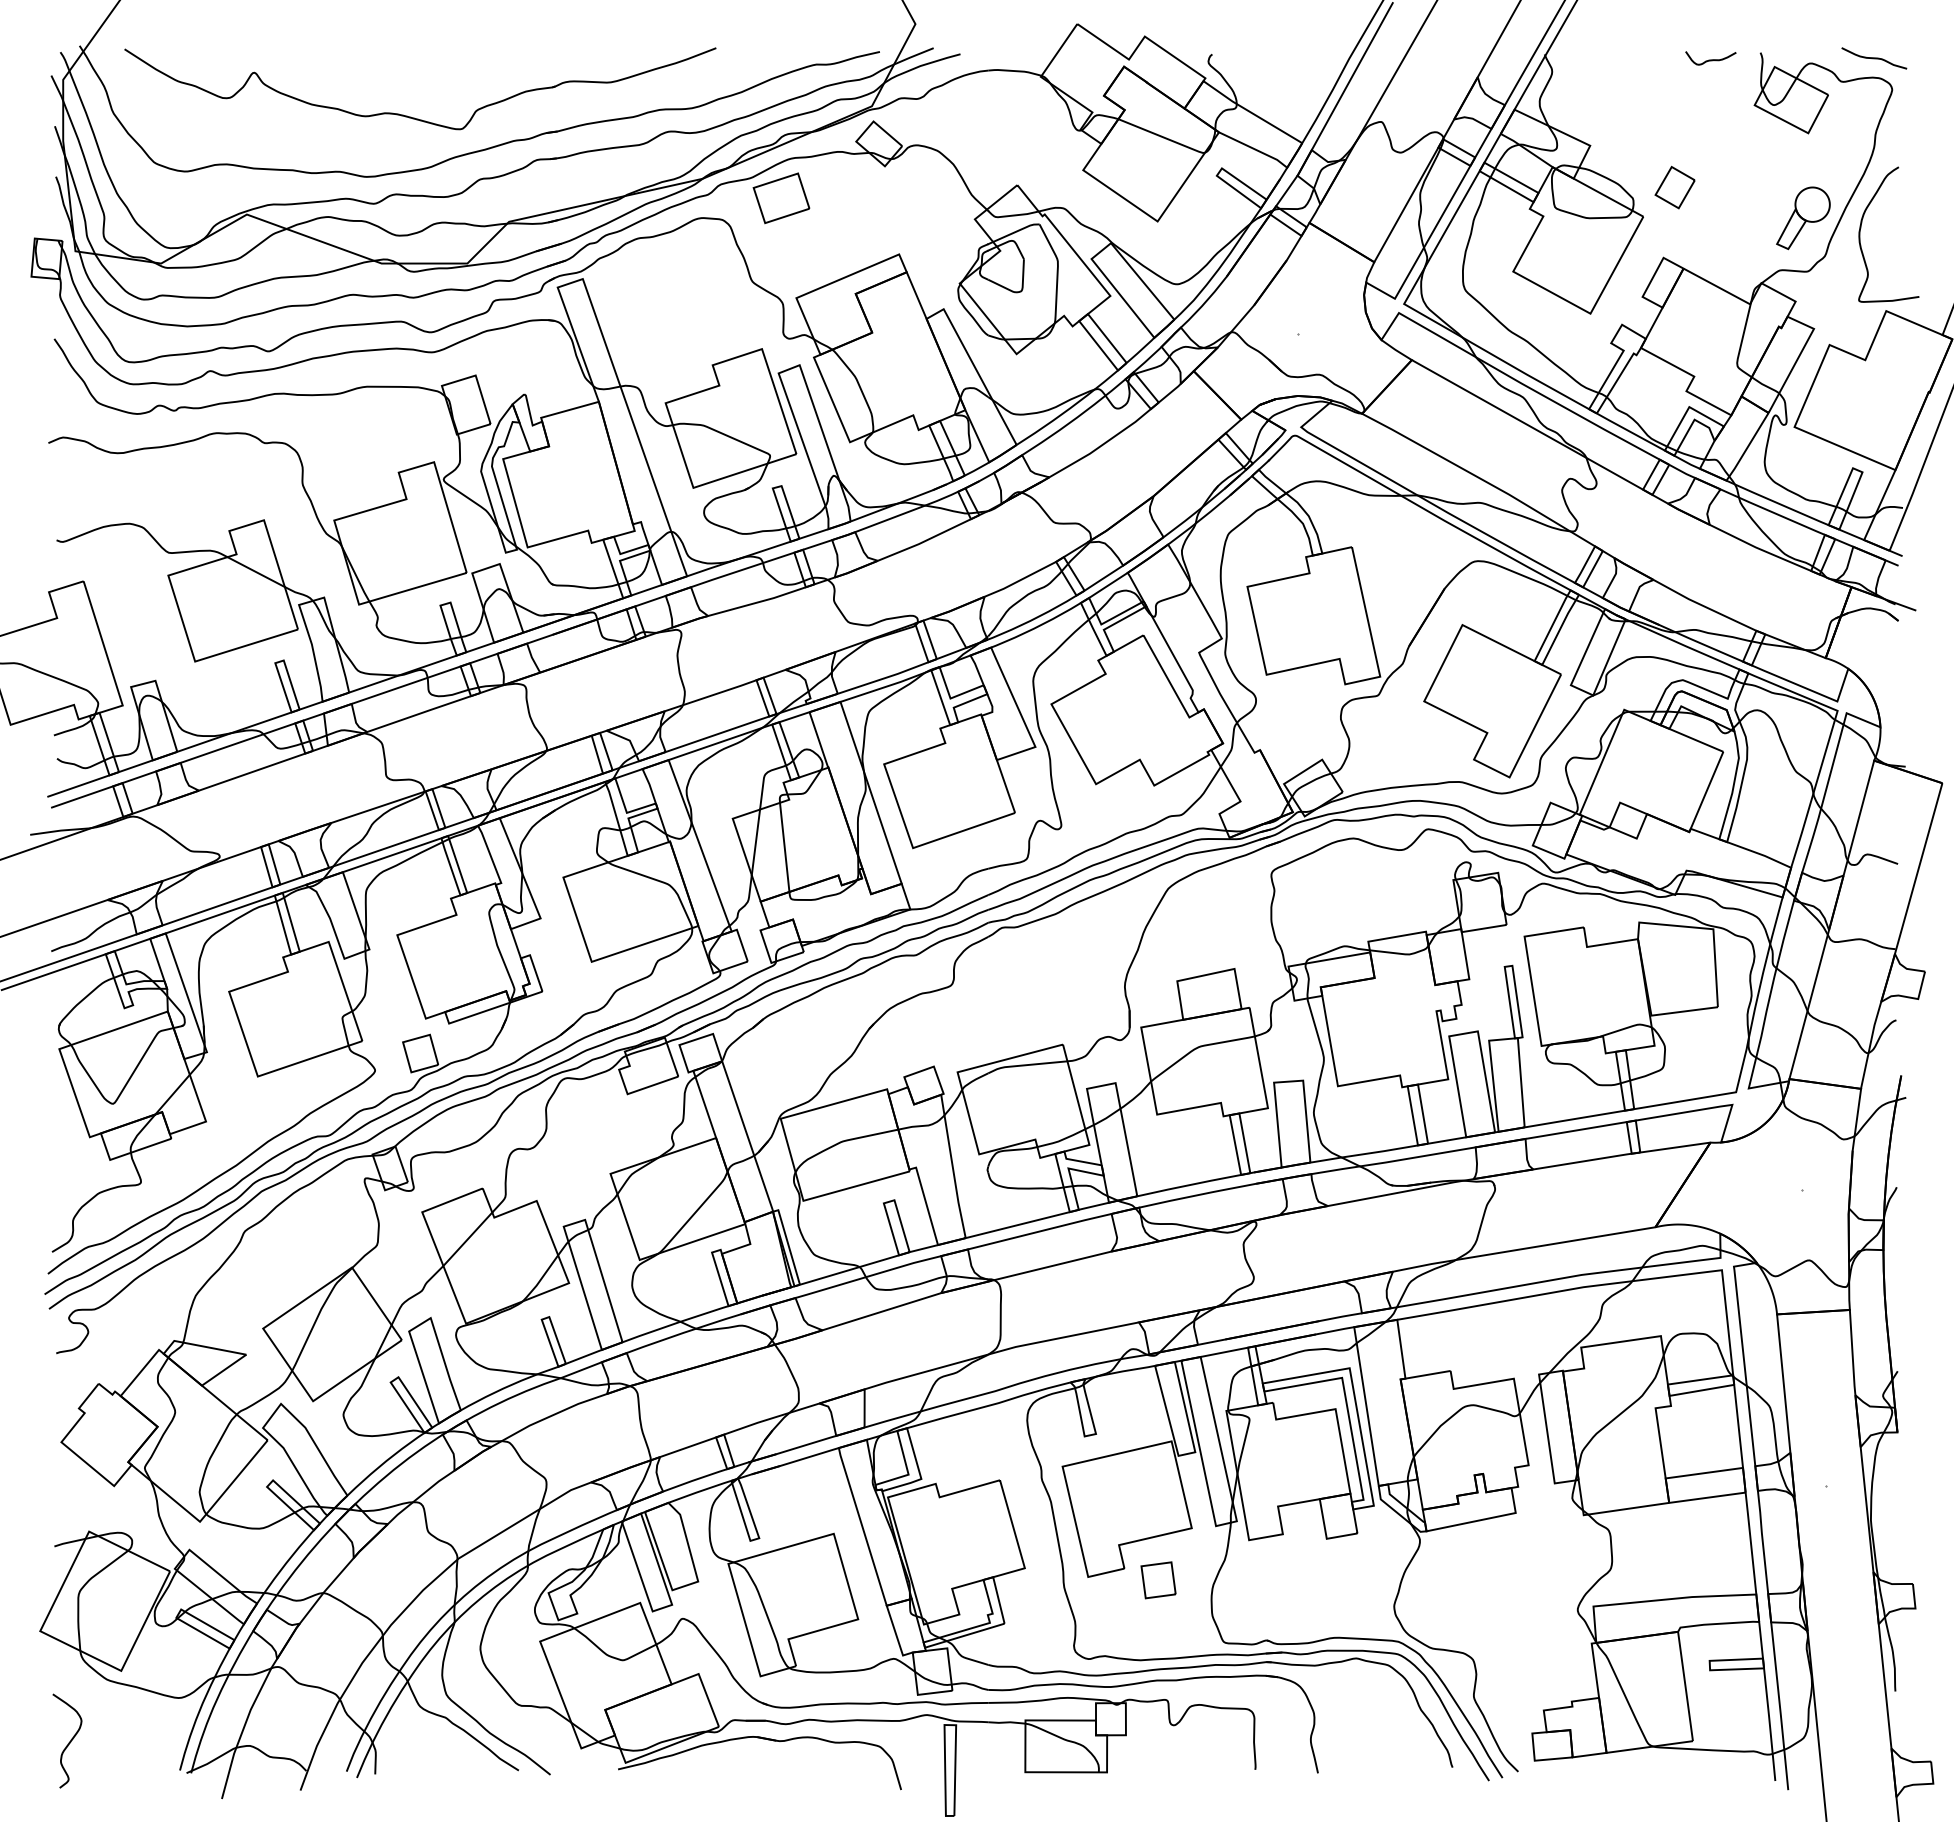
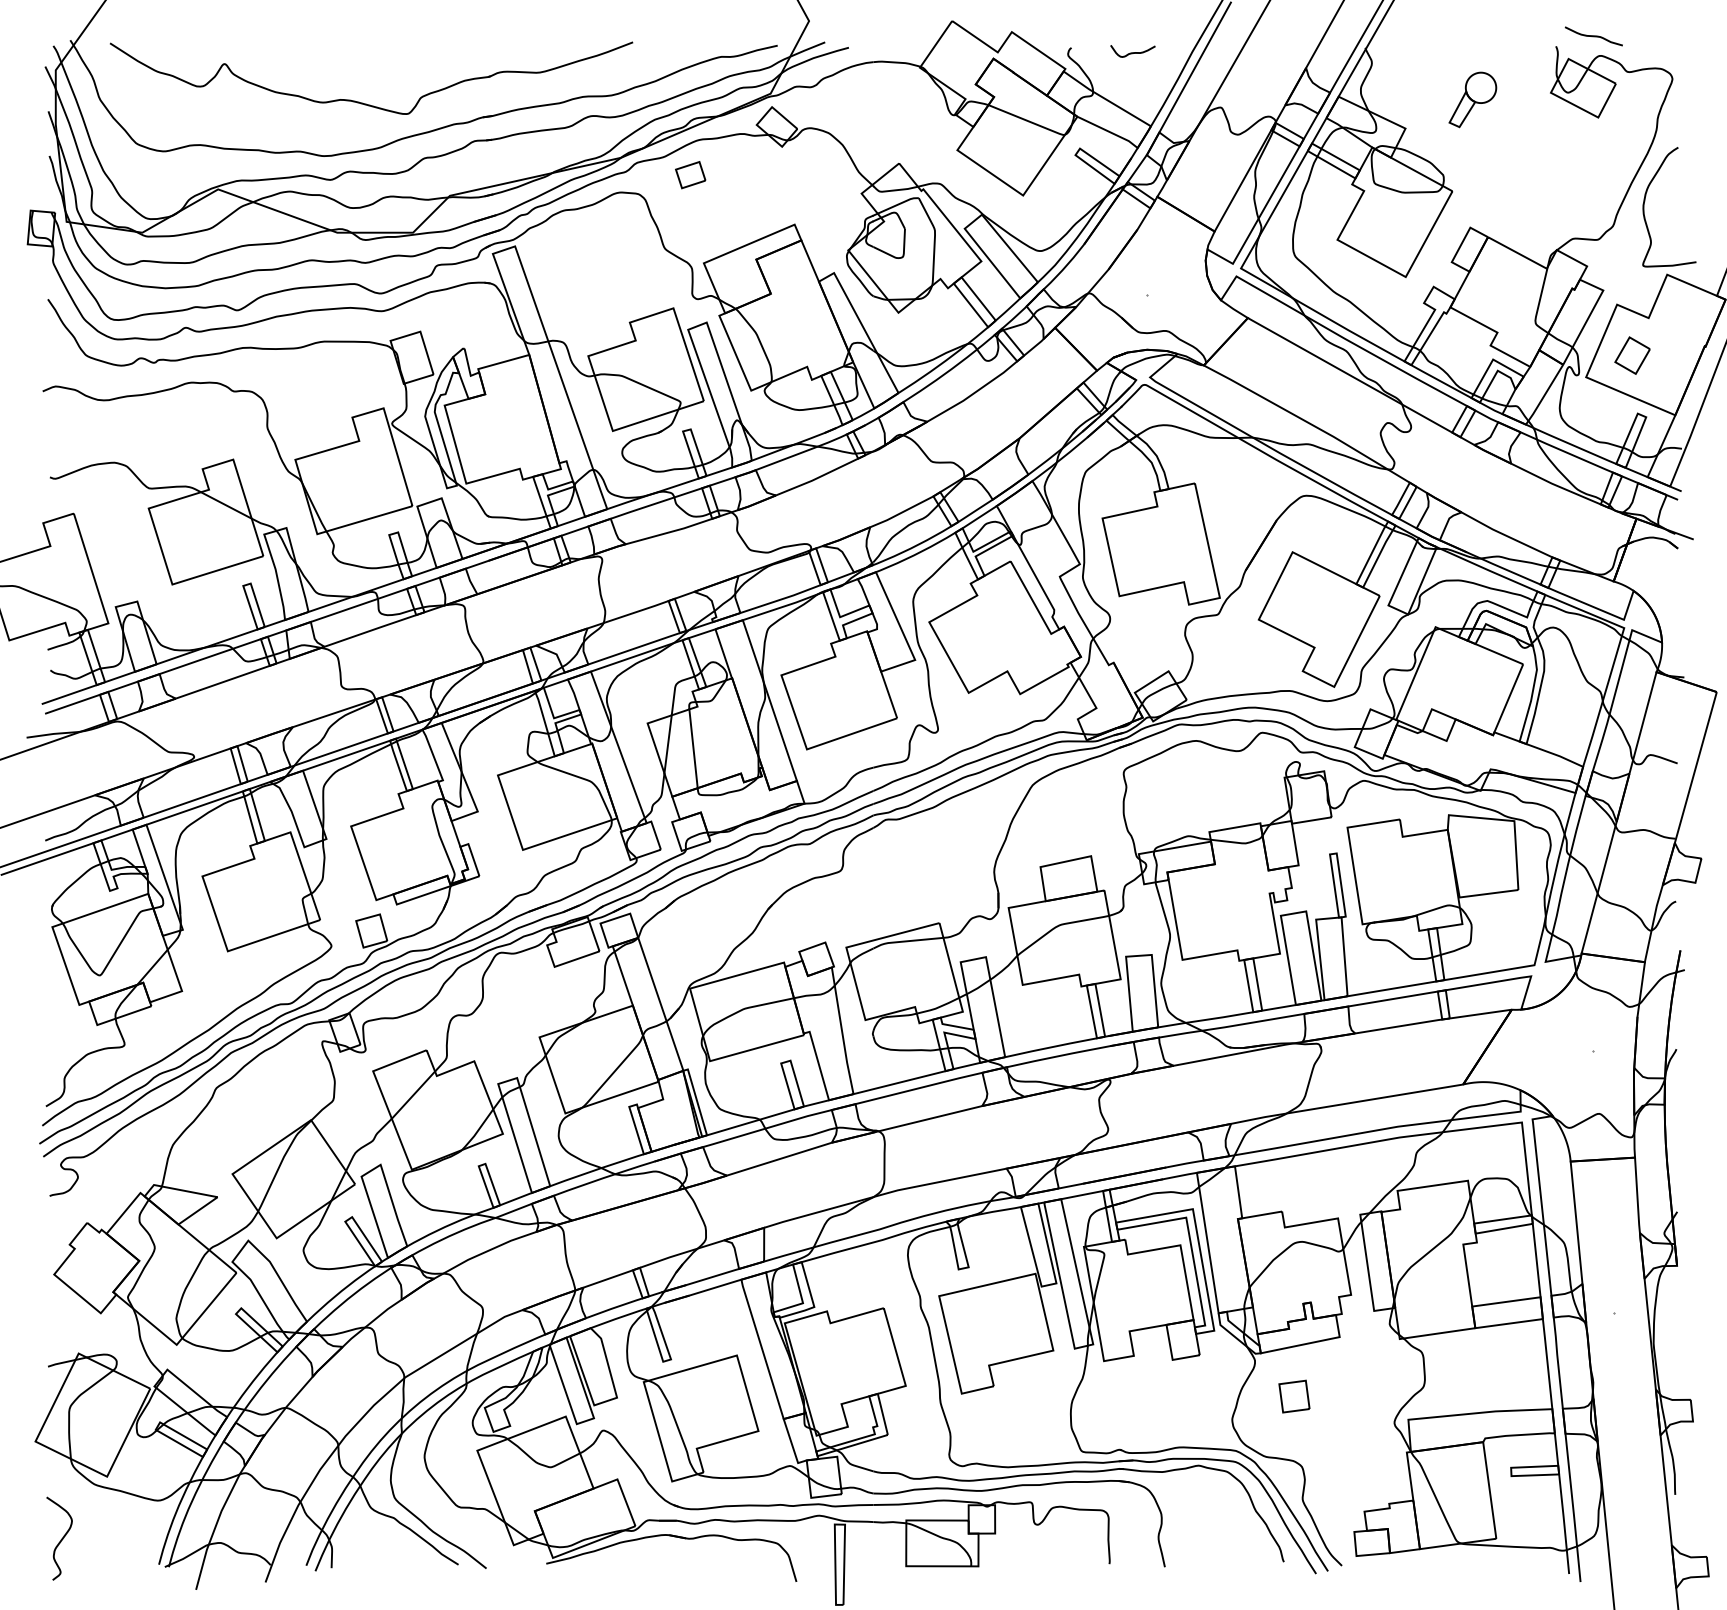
curve: (1874, 58) -> (1594, 36), moved
curve: (1710, 59) -> (1132, 52), moved
part: (1674, 187) -> (1632, 355), moved
part: (781, 198) -> (690, 175), size x0.6
part: (1803, 218) -> (1472, 100), moved
part: (1158, 1580) -> (1294, 1396), moved

